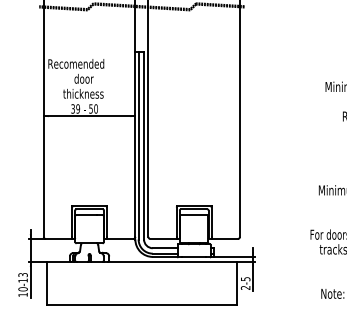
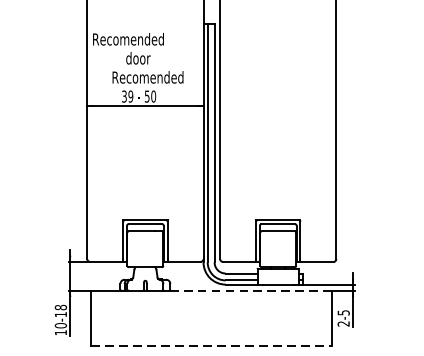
text: (91, 93) -> (147, 76), thickness -> Recomended
line: (171, 261) -> (249, 290), solid -> dashed
text: (22, 275) -> (60, 308), 10-13 -> 10-18
line: (141, 305) -> (211, 346), solid -> dashed

